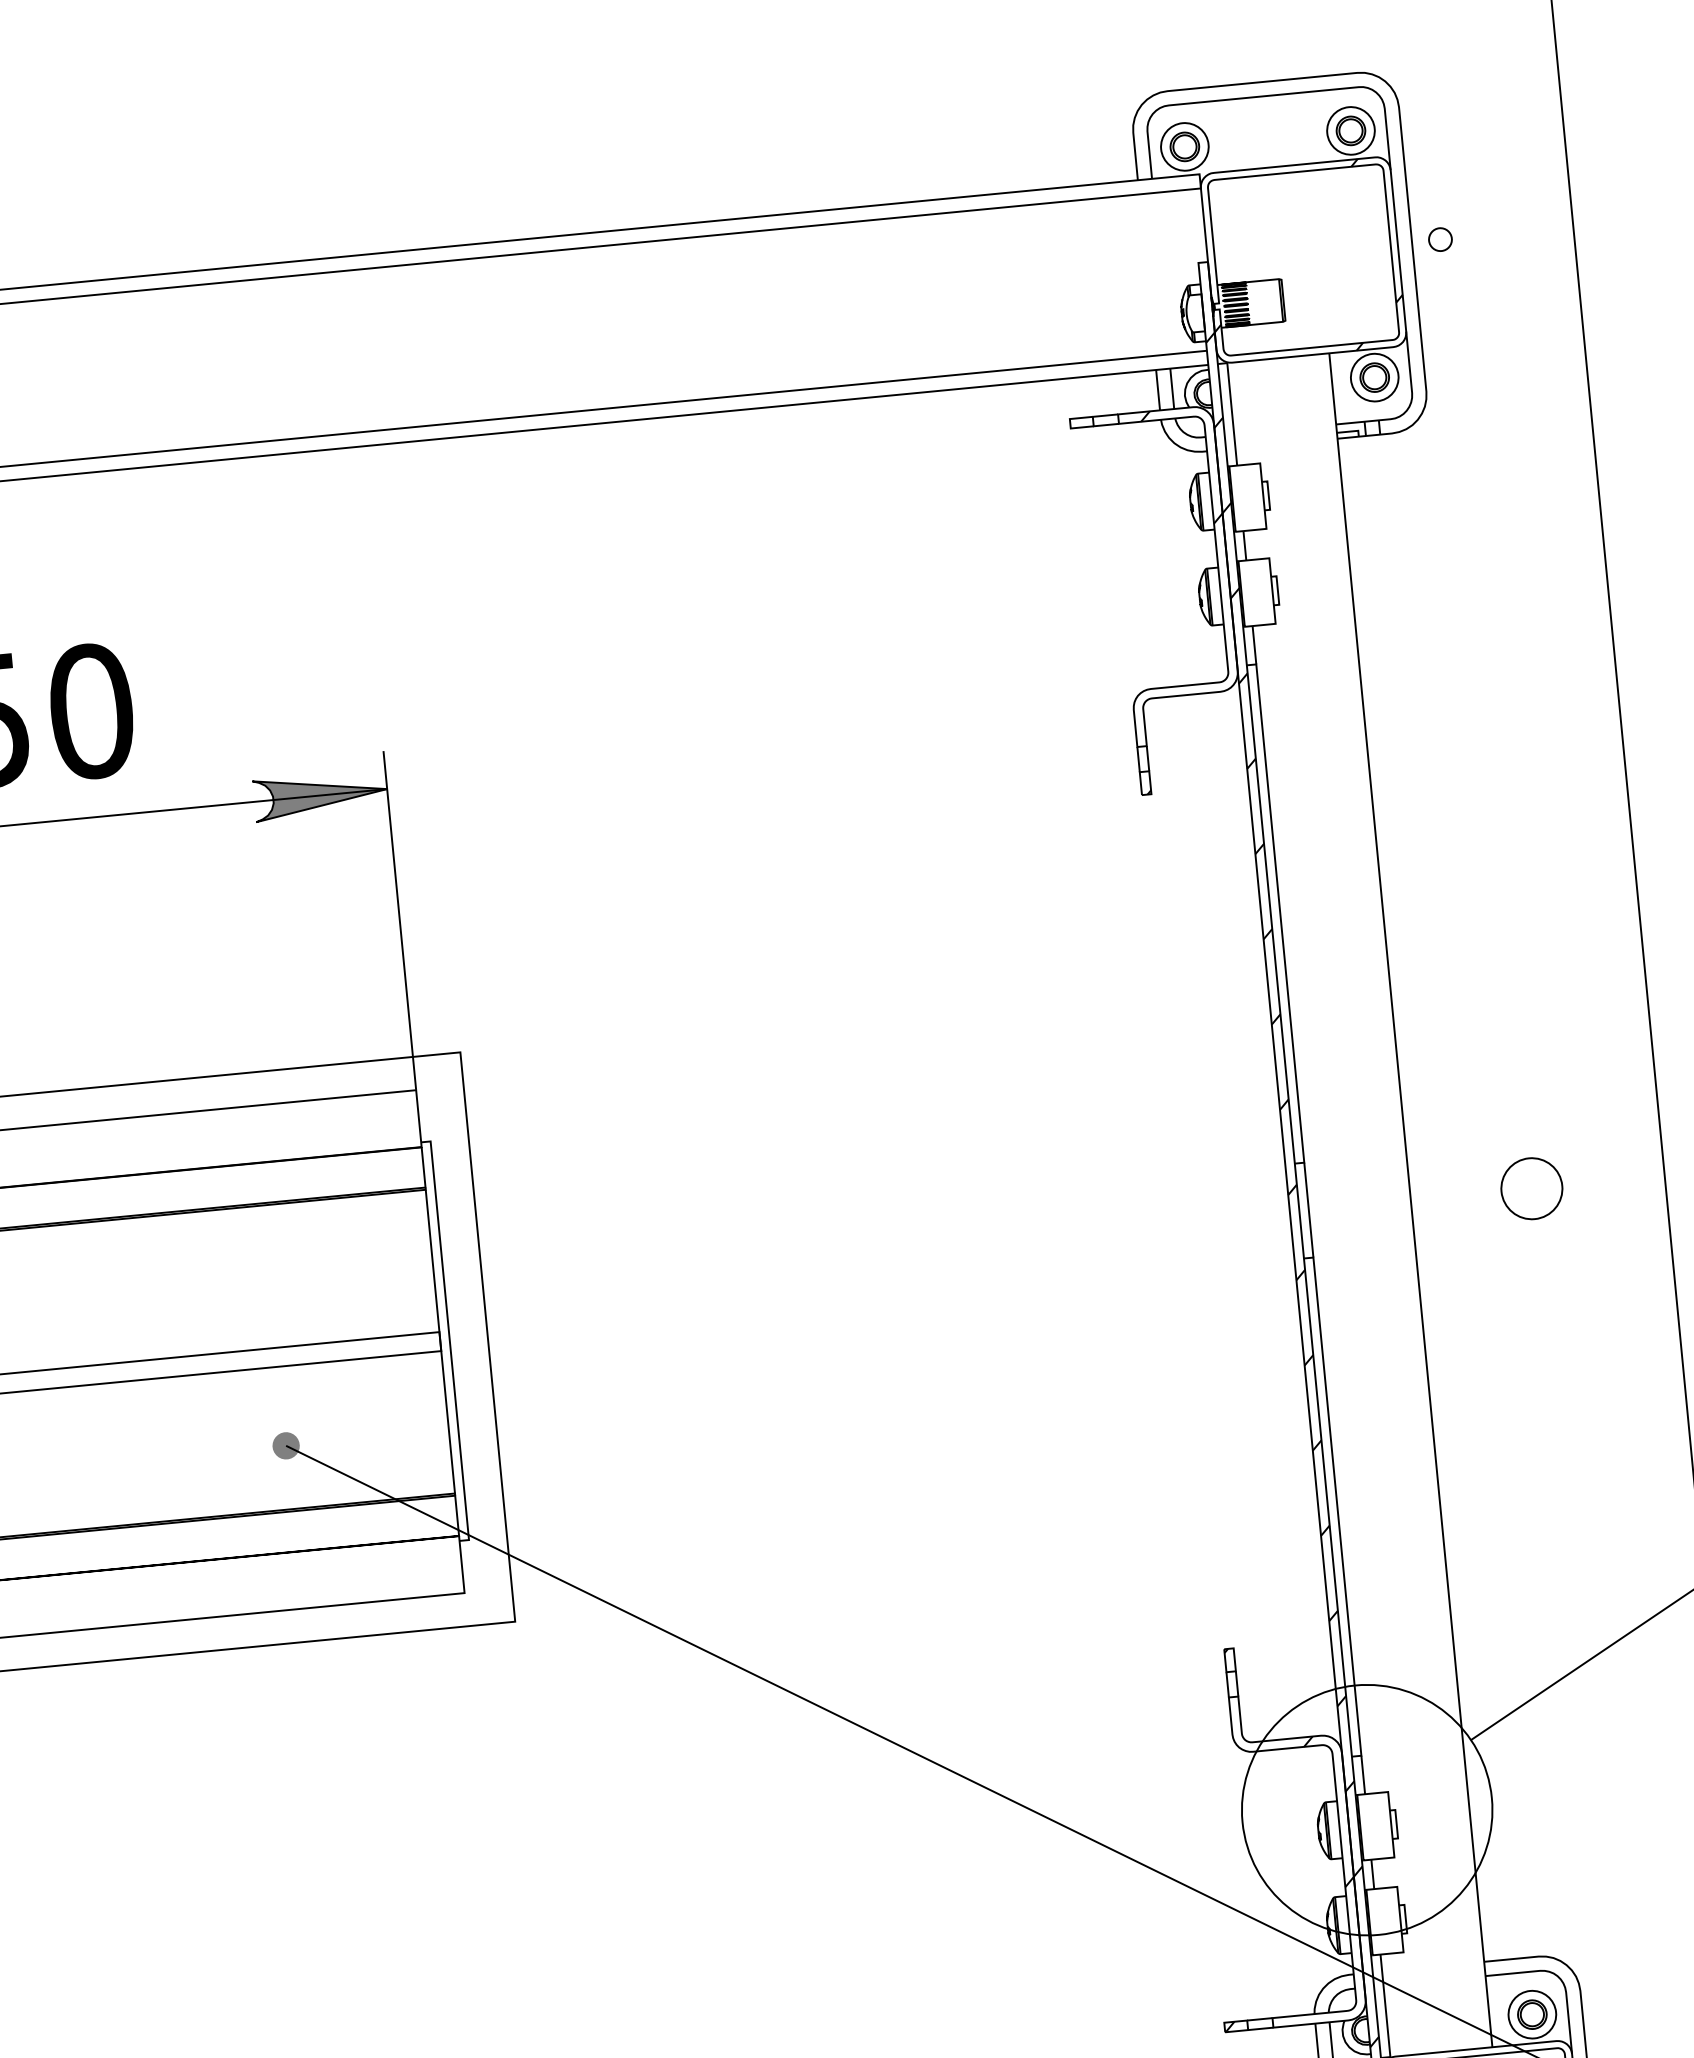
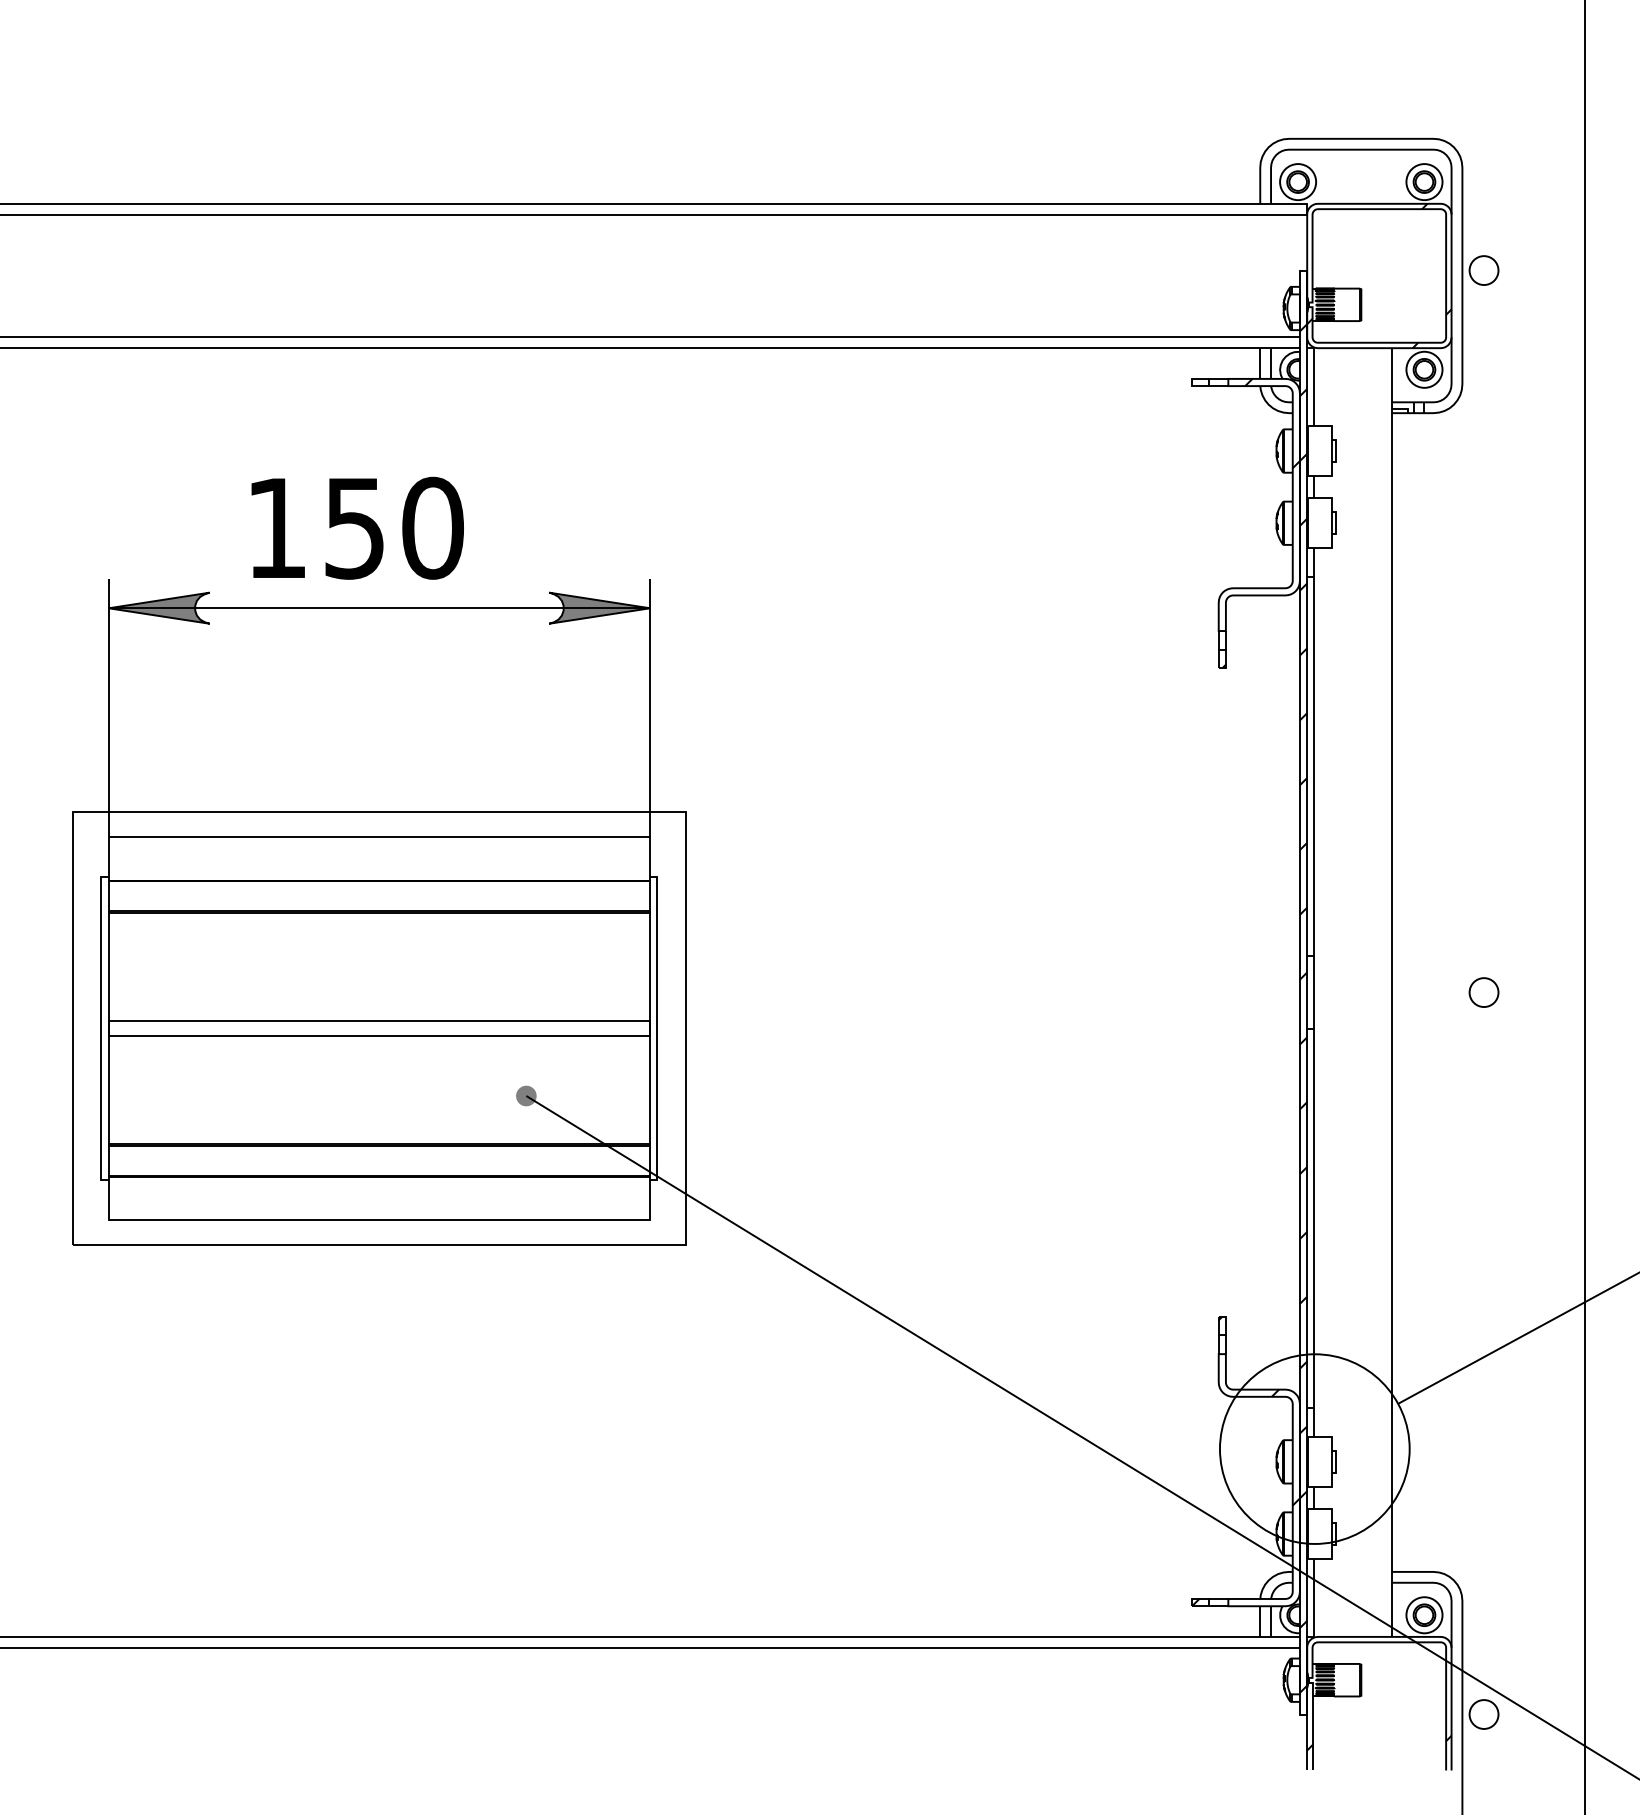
circle: (1439, 239) -> (1483, 270), size x1.67
circle: (1531, 1188) -> (1483, 992), size x0.62

